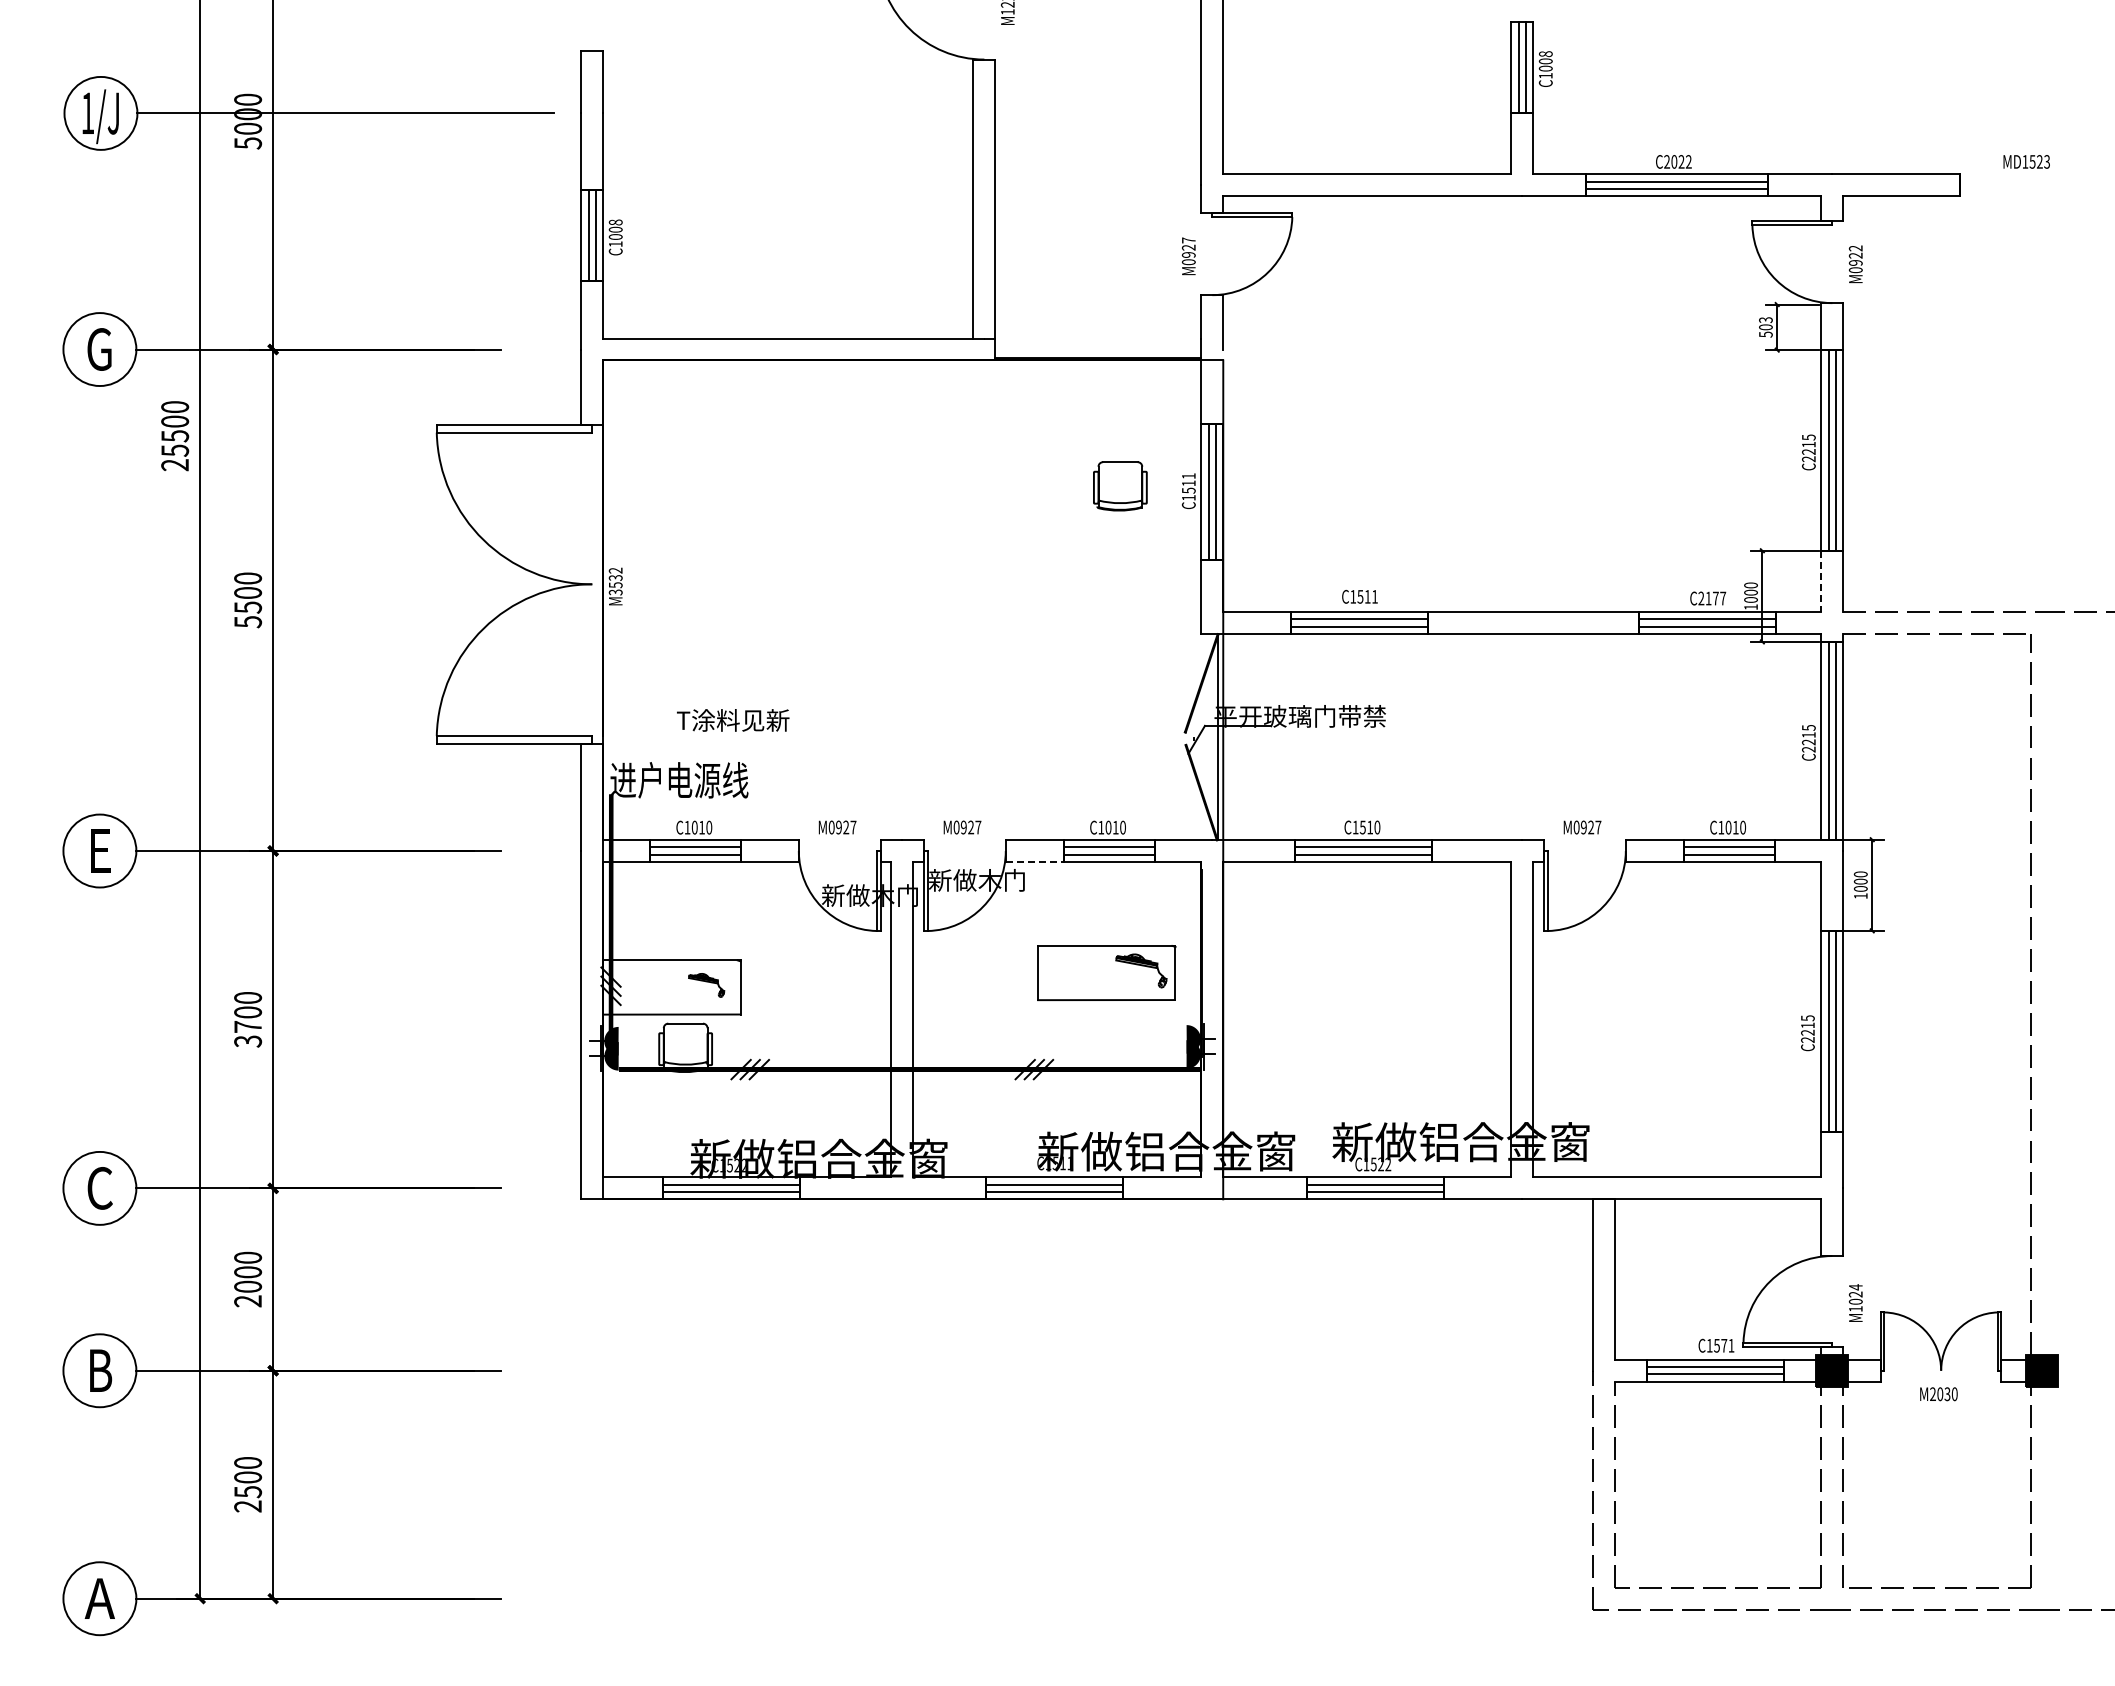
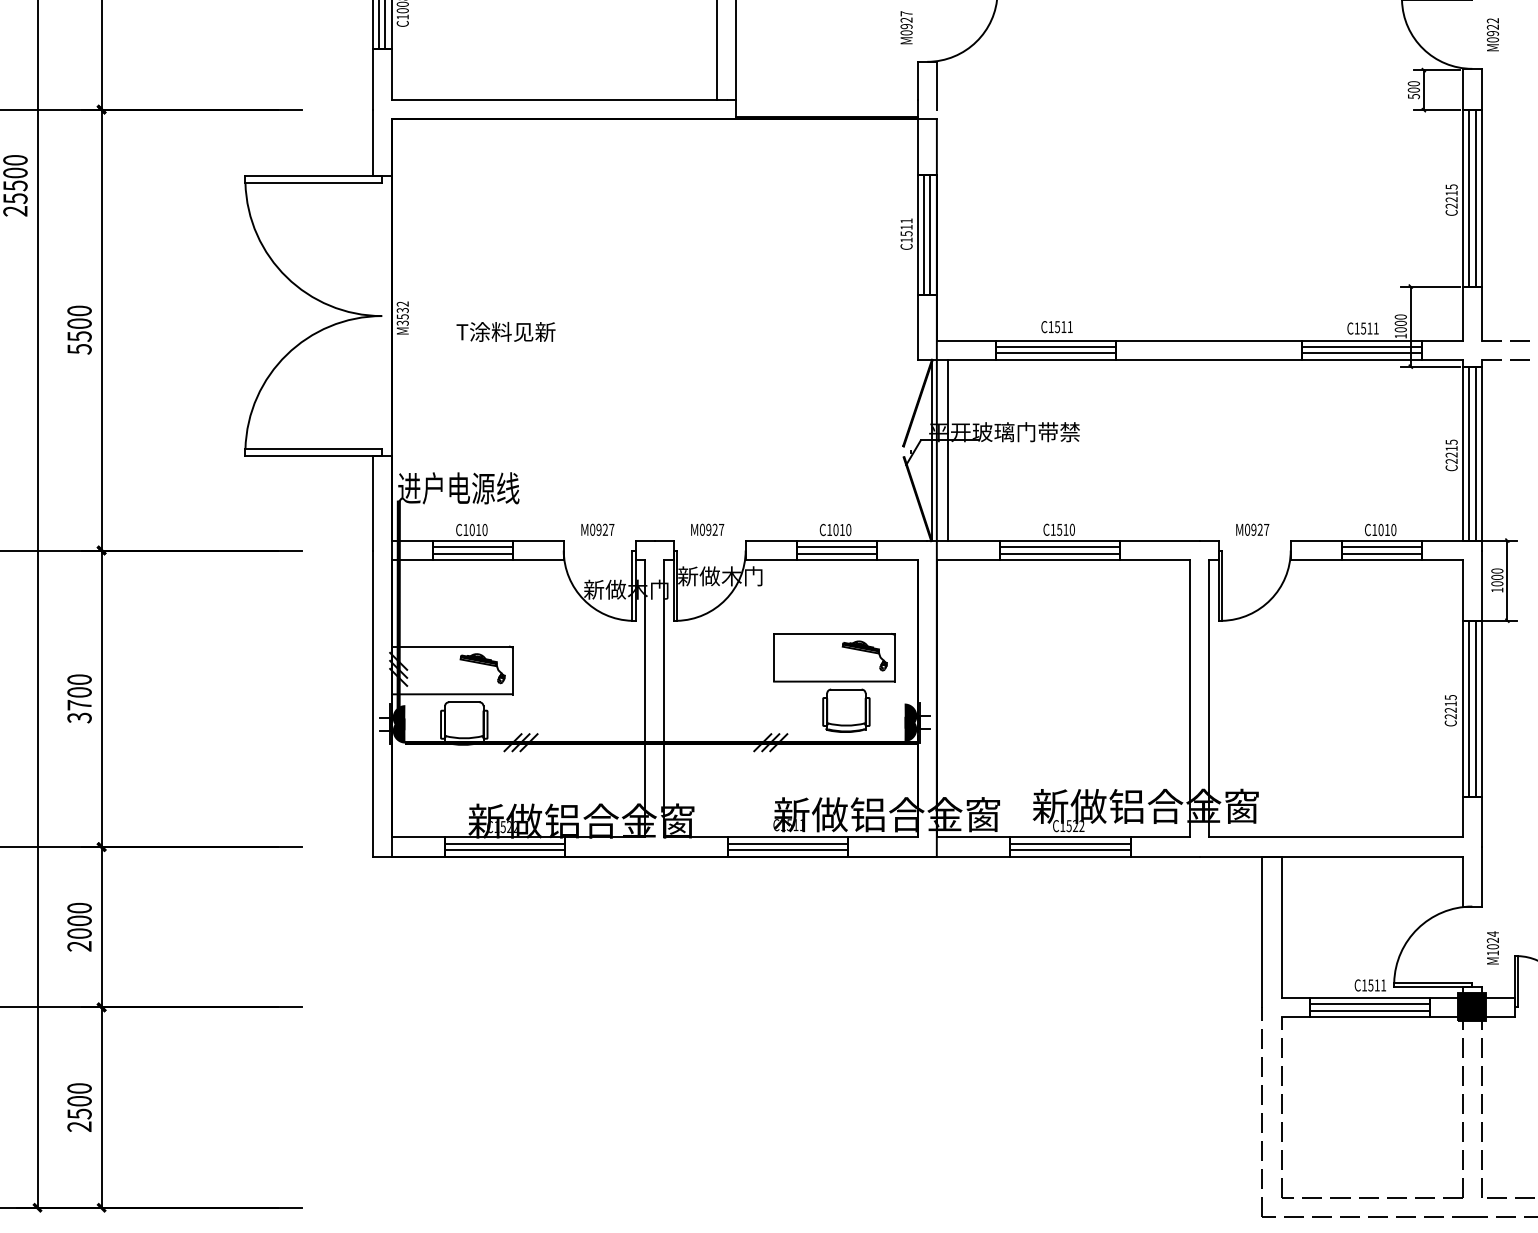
text: (1765, 320) -> (1413, 84), 503 -> 500
part: (1120, 486) -> (846, 710), moved
line: (1821, 581) -> (1462, 313), dashed -> solid
text: (1712, 598) -> (1366, 328), C2177 -> C1511
text: (733, 720) -> (506, 332), moved
line: (1235, 737) -> (947, 450), added
line: (1034, 861) -> (770, 559), dashed -> solid
part: (706, 985) -> (482, 668), size x1.43
text: (1724, 1345) -> (1377, 985), C1571 -> C1511

